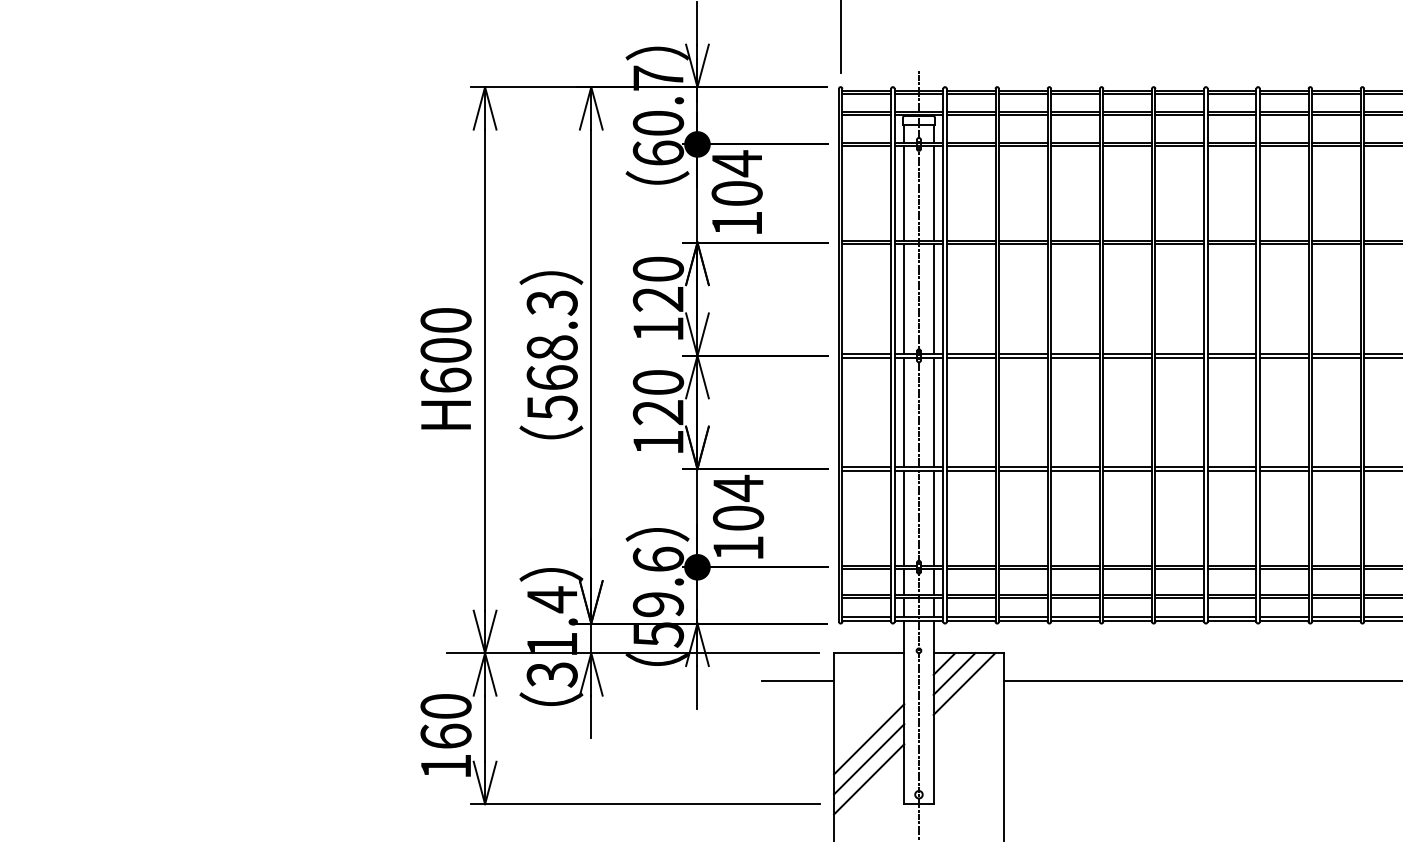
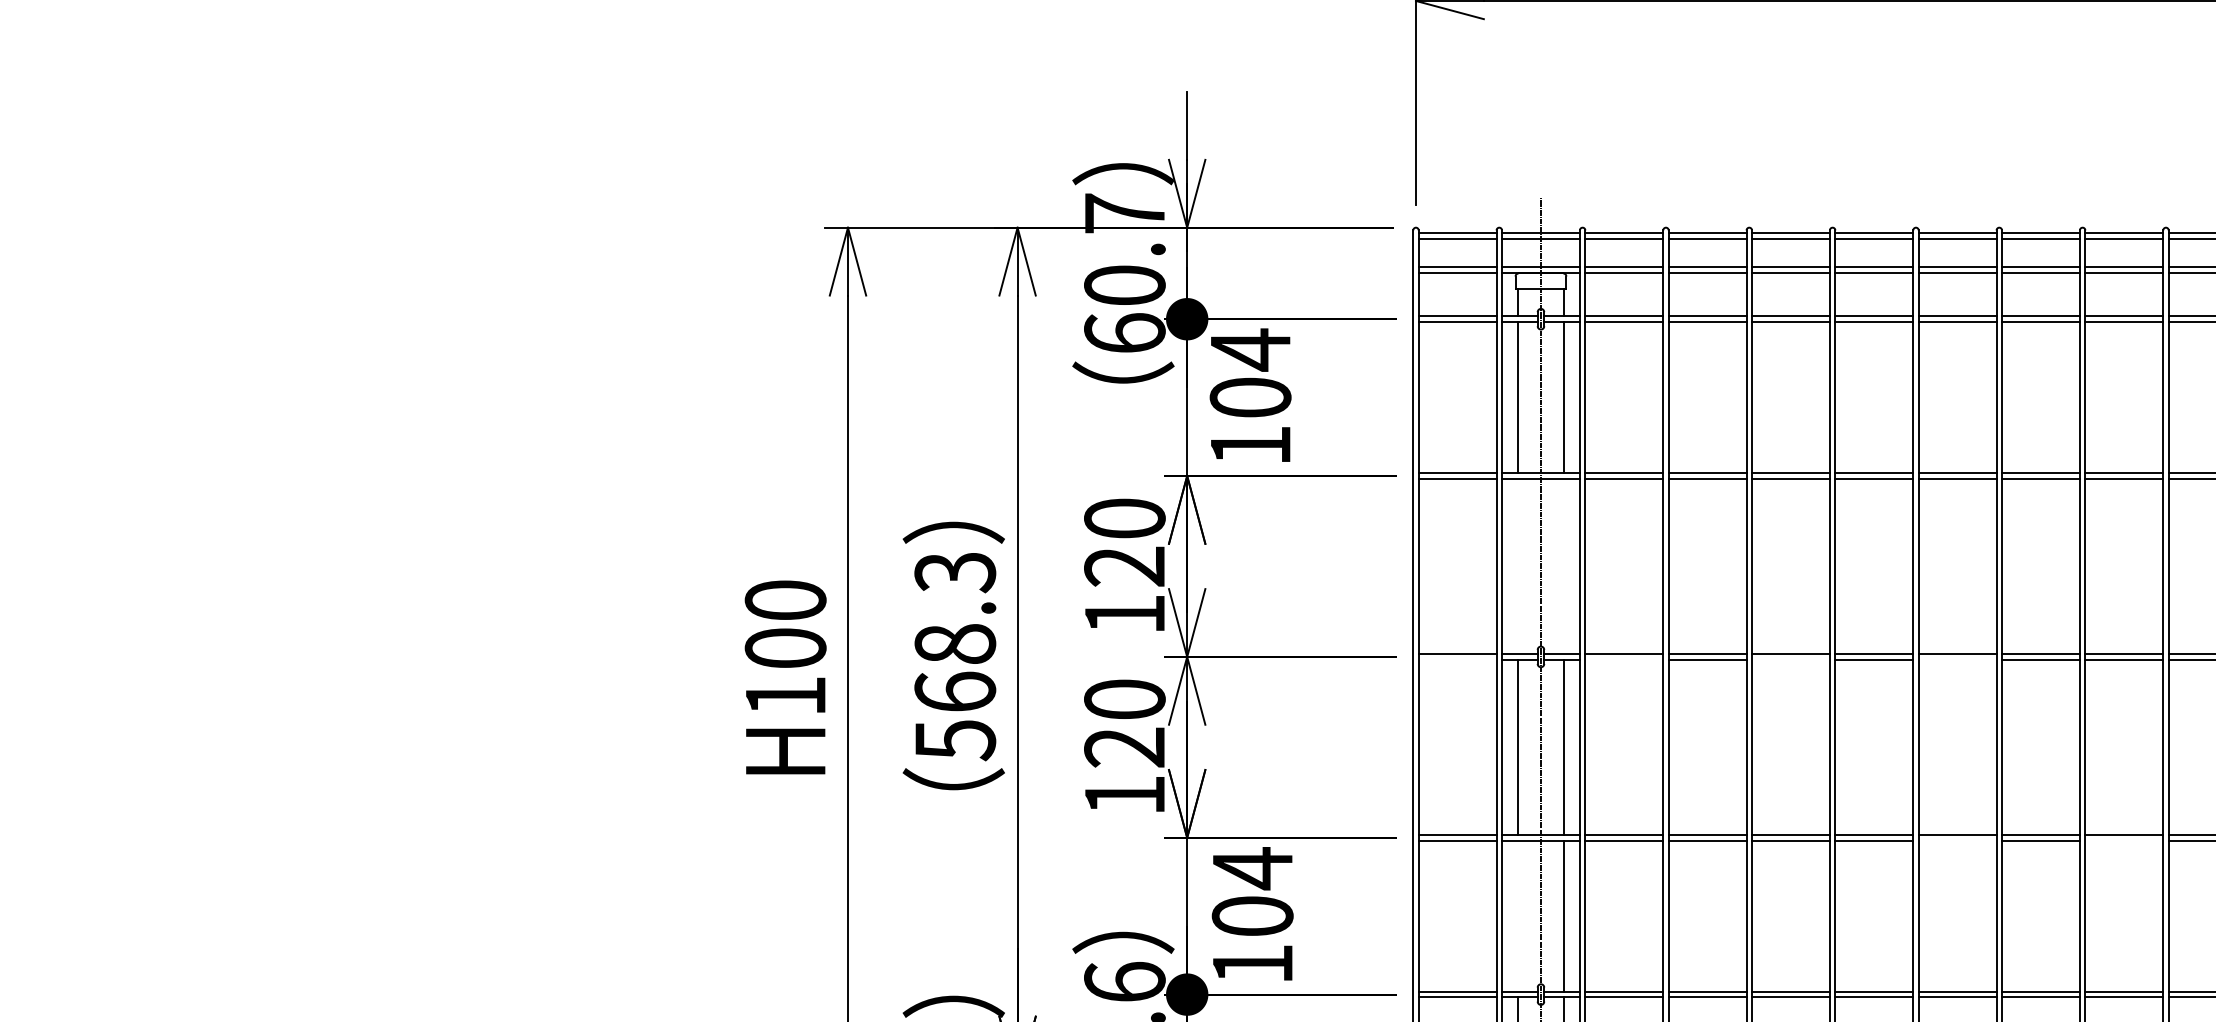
line: (904, 299) -> (1517, 566), removed
line: (933, 299) -> (1564, 566), removed
line: (866, 357) -> (1457, 659), removed
line: (970, 357) -> (1623, 659), removed
line: (1075, 357) -> (1790, 659), removed
line: (1179, 357) -> (1957, 659), removed
text: (445, 379) -> (784, 694), H600 -> H100
line: (1179, 470) -> (1957, 840), removed
line: (1283, 470) -> (2123, 840), removed
line: (904, 517) -> (1517, 915), removed

